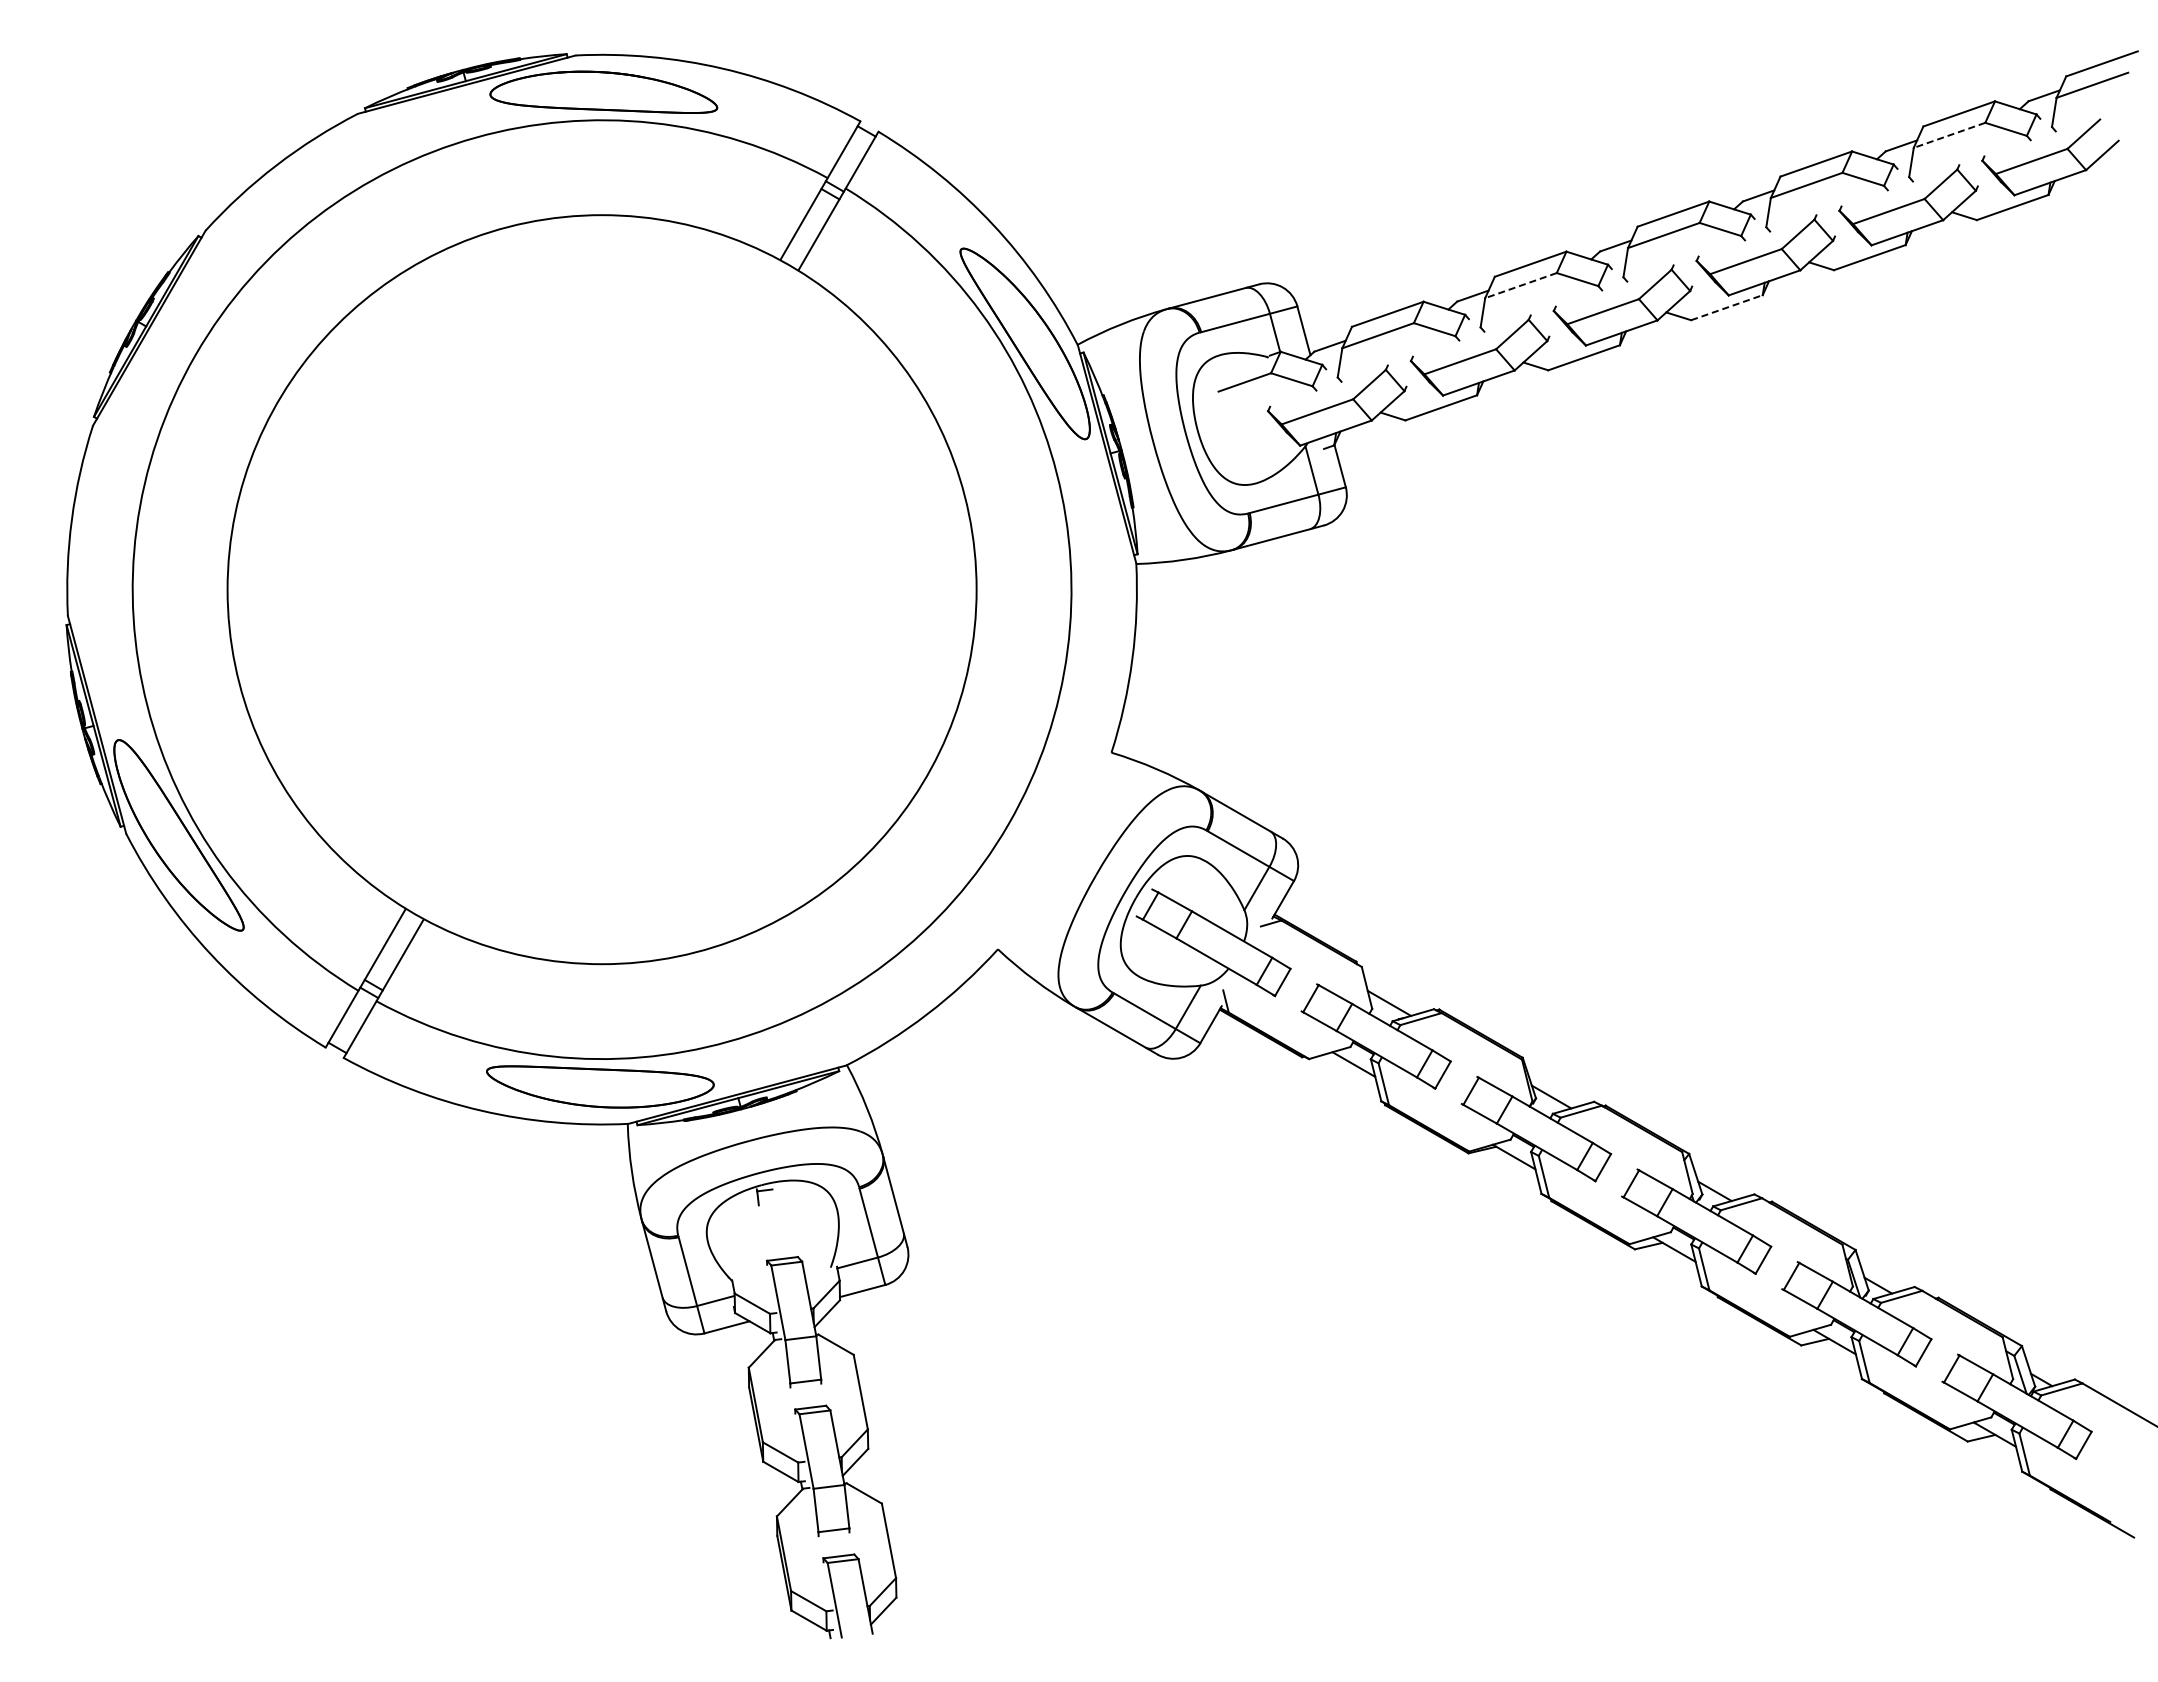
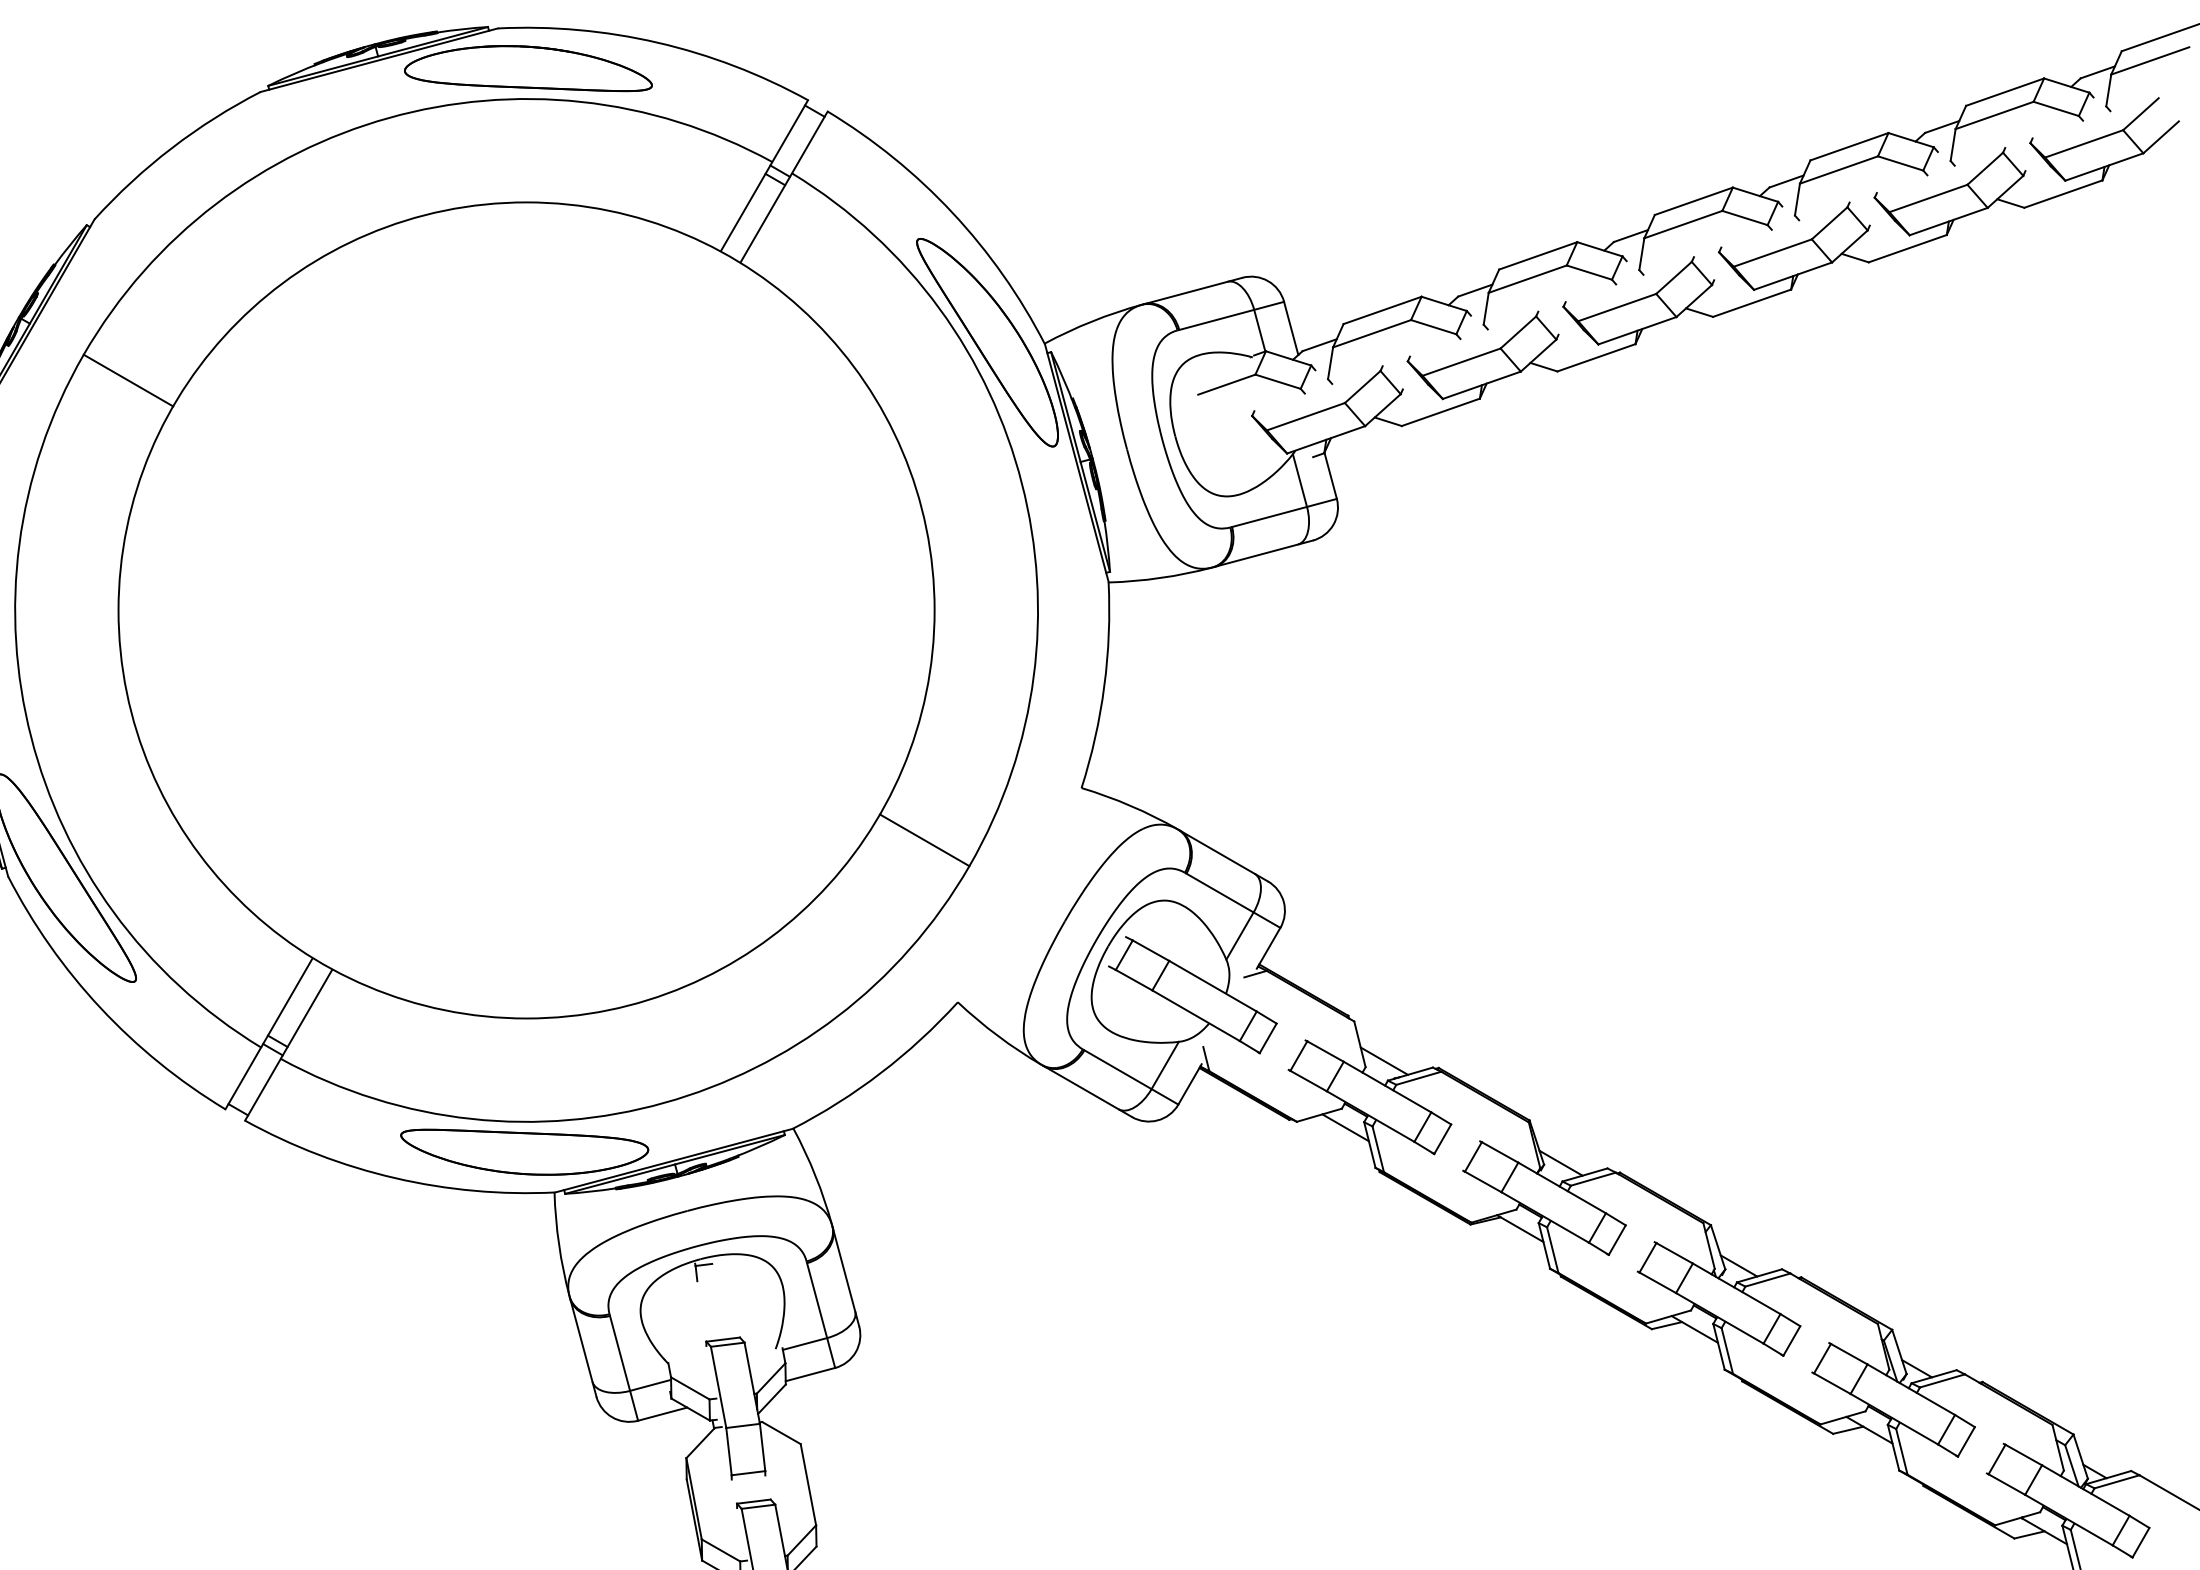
line: (1949, 135) -> (1994, 115), dashed -> solid
line: (1521, 285) -> (1528, 279), dashed -> solid
line: (1726, 307) -> (1751, 303), dashed -> solid
line: (236, 378) -> (128, 380), added
line: (967, 800) -> (924, 840), added

